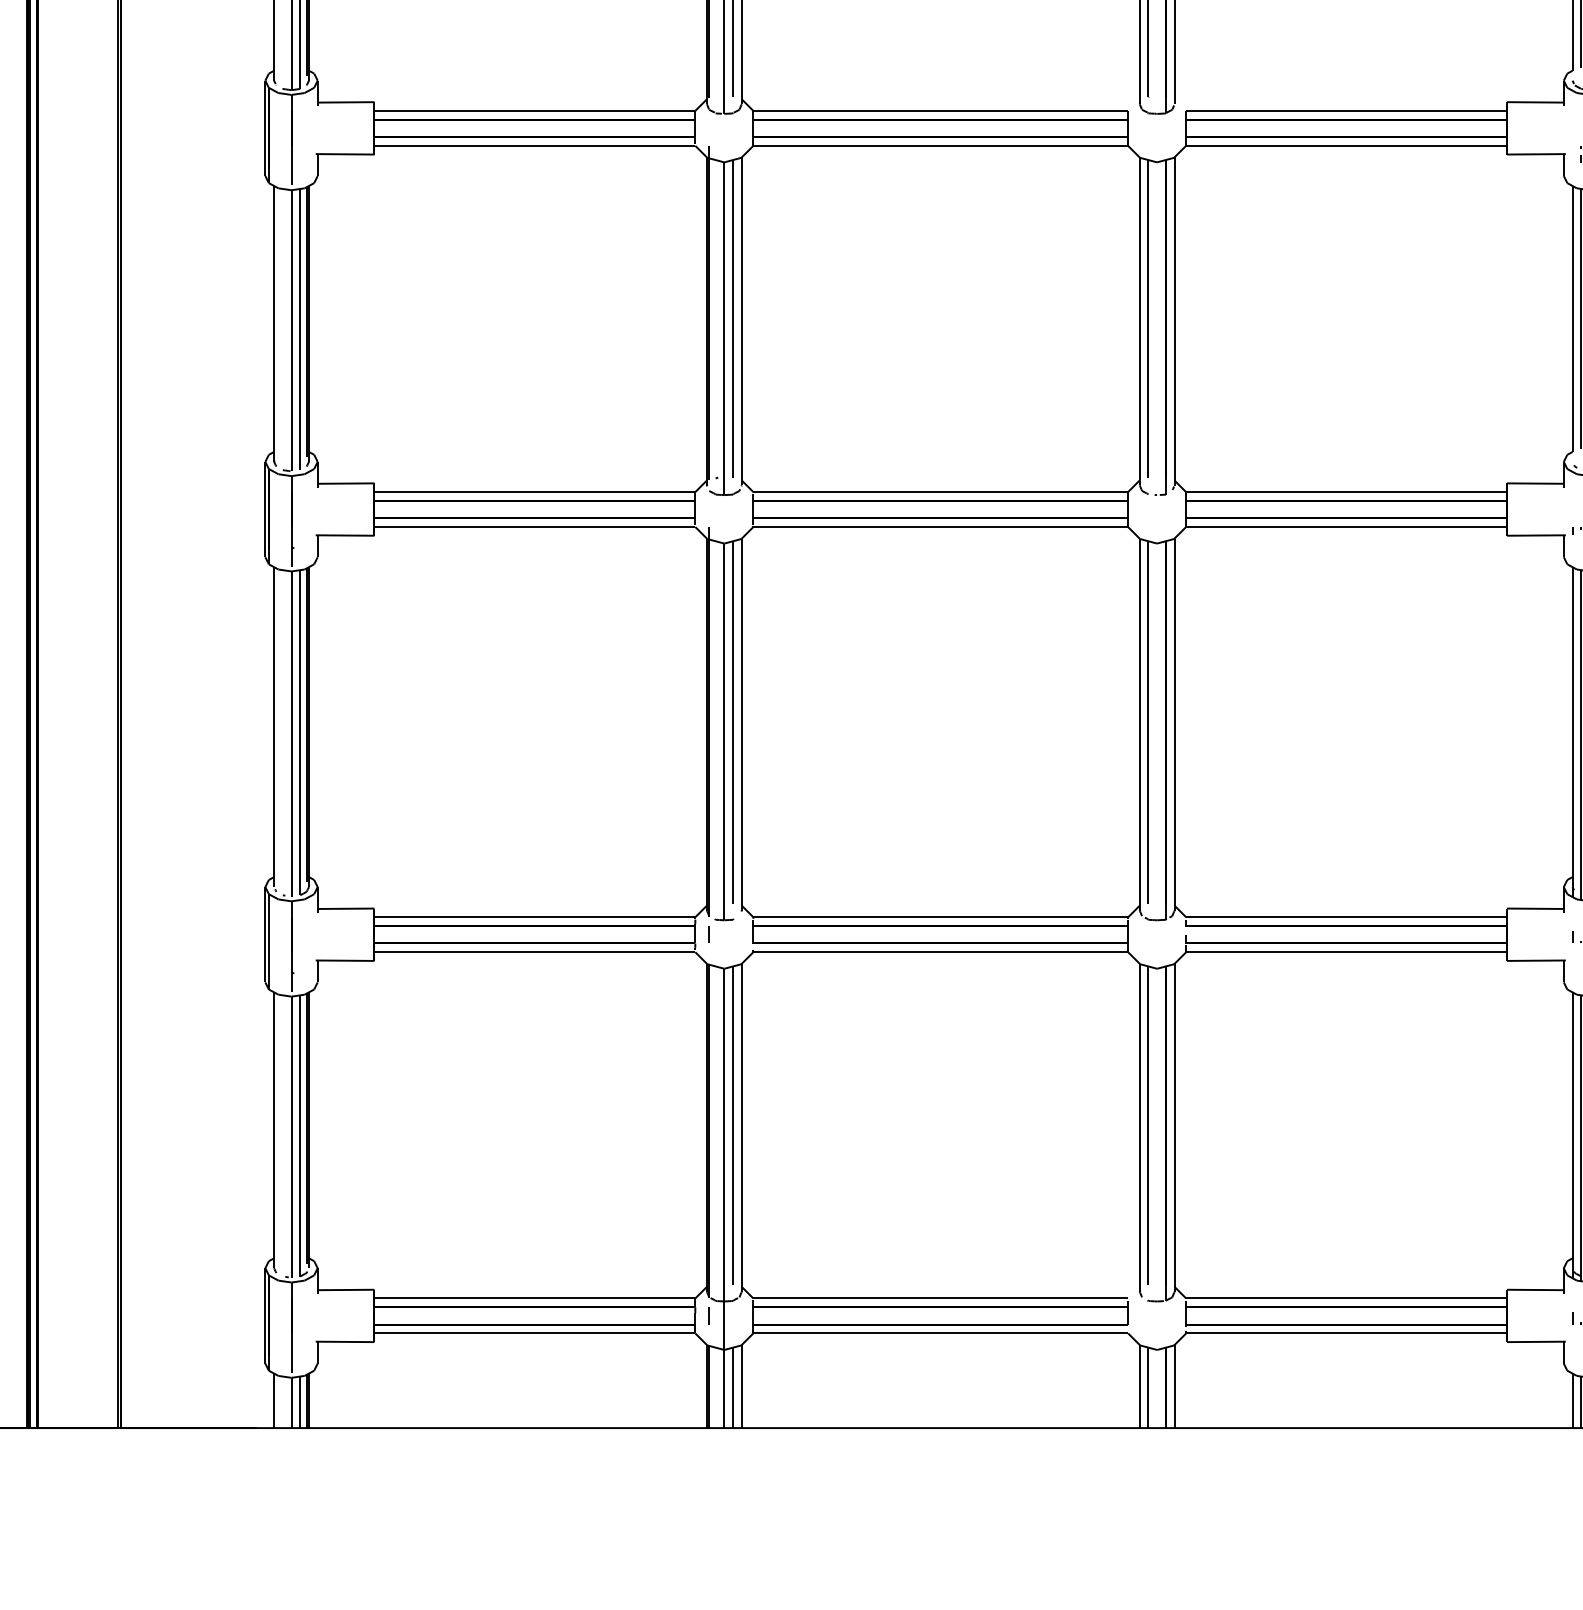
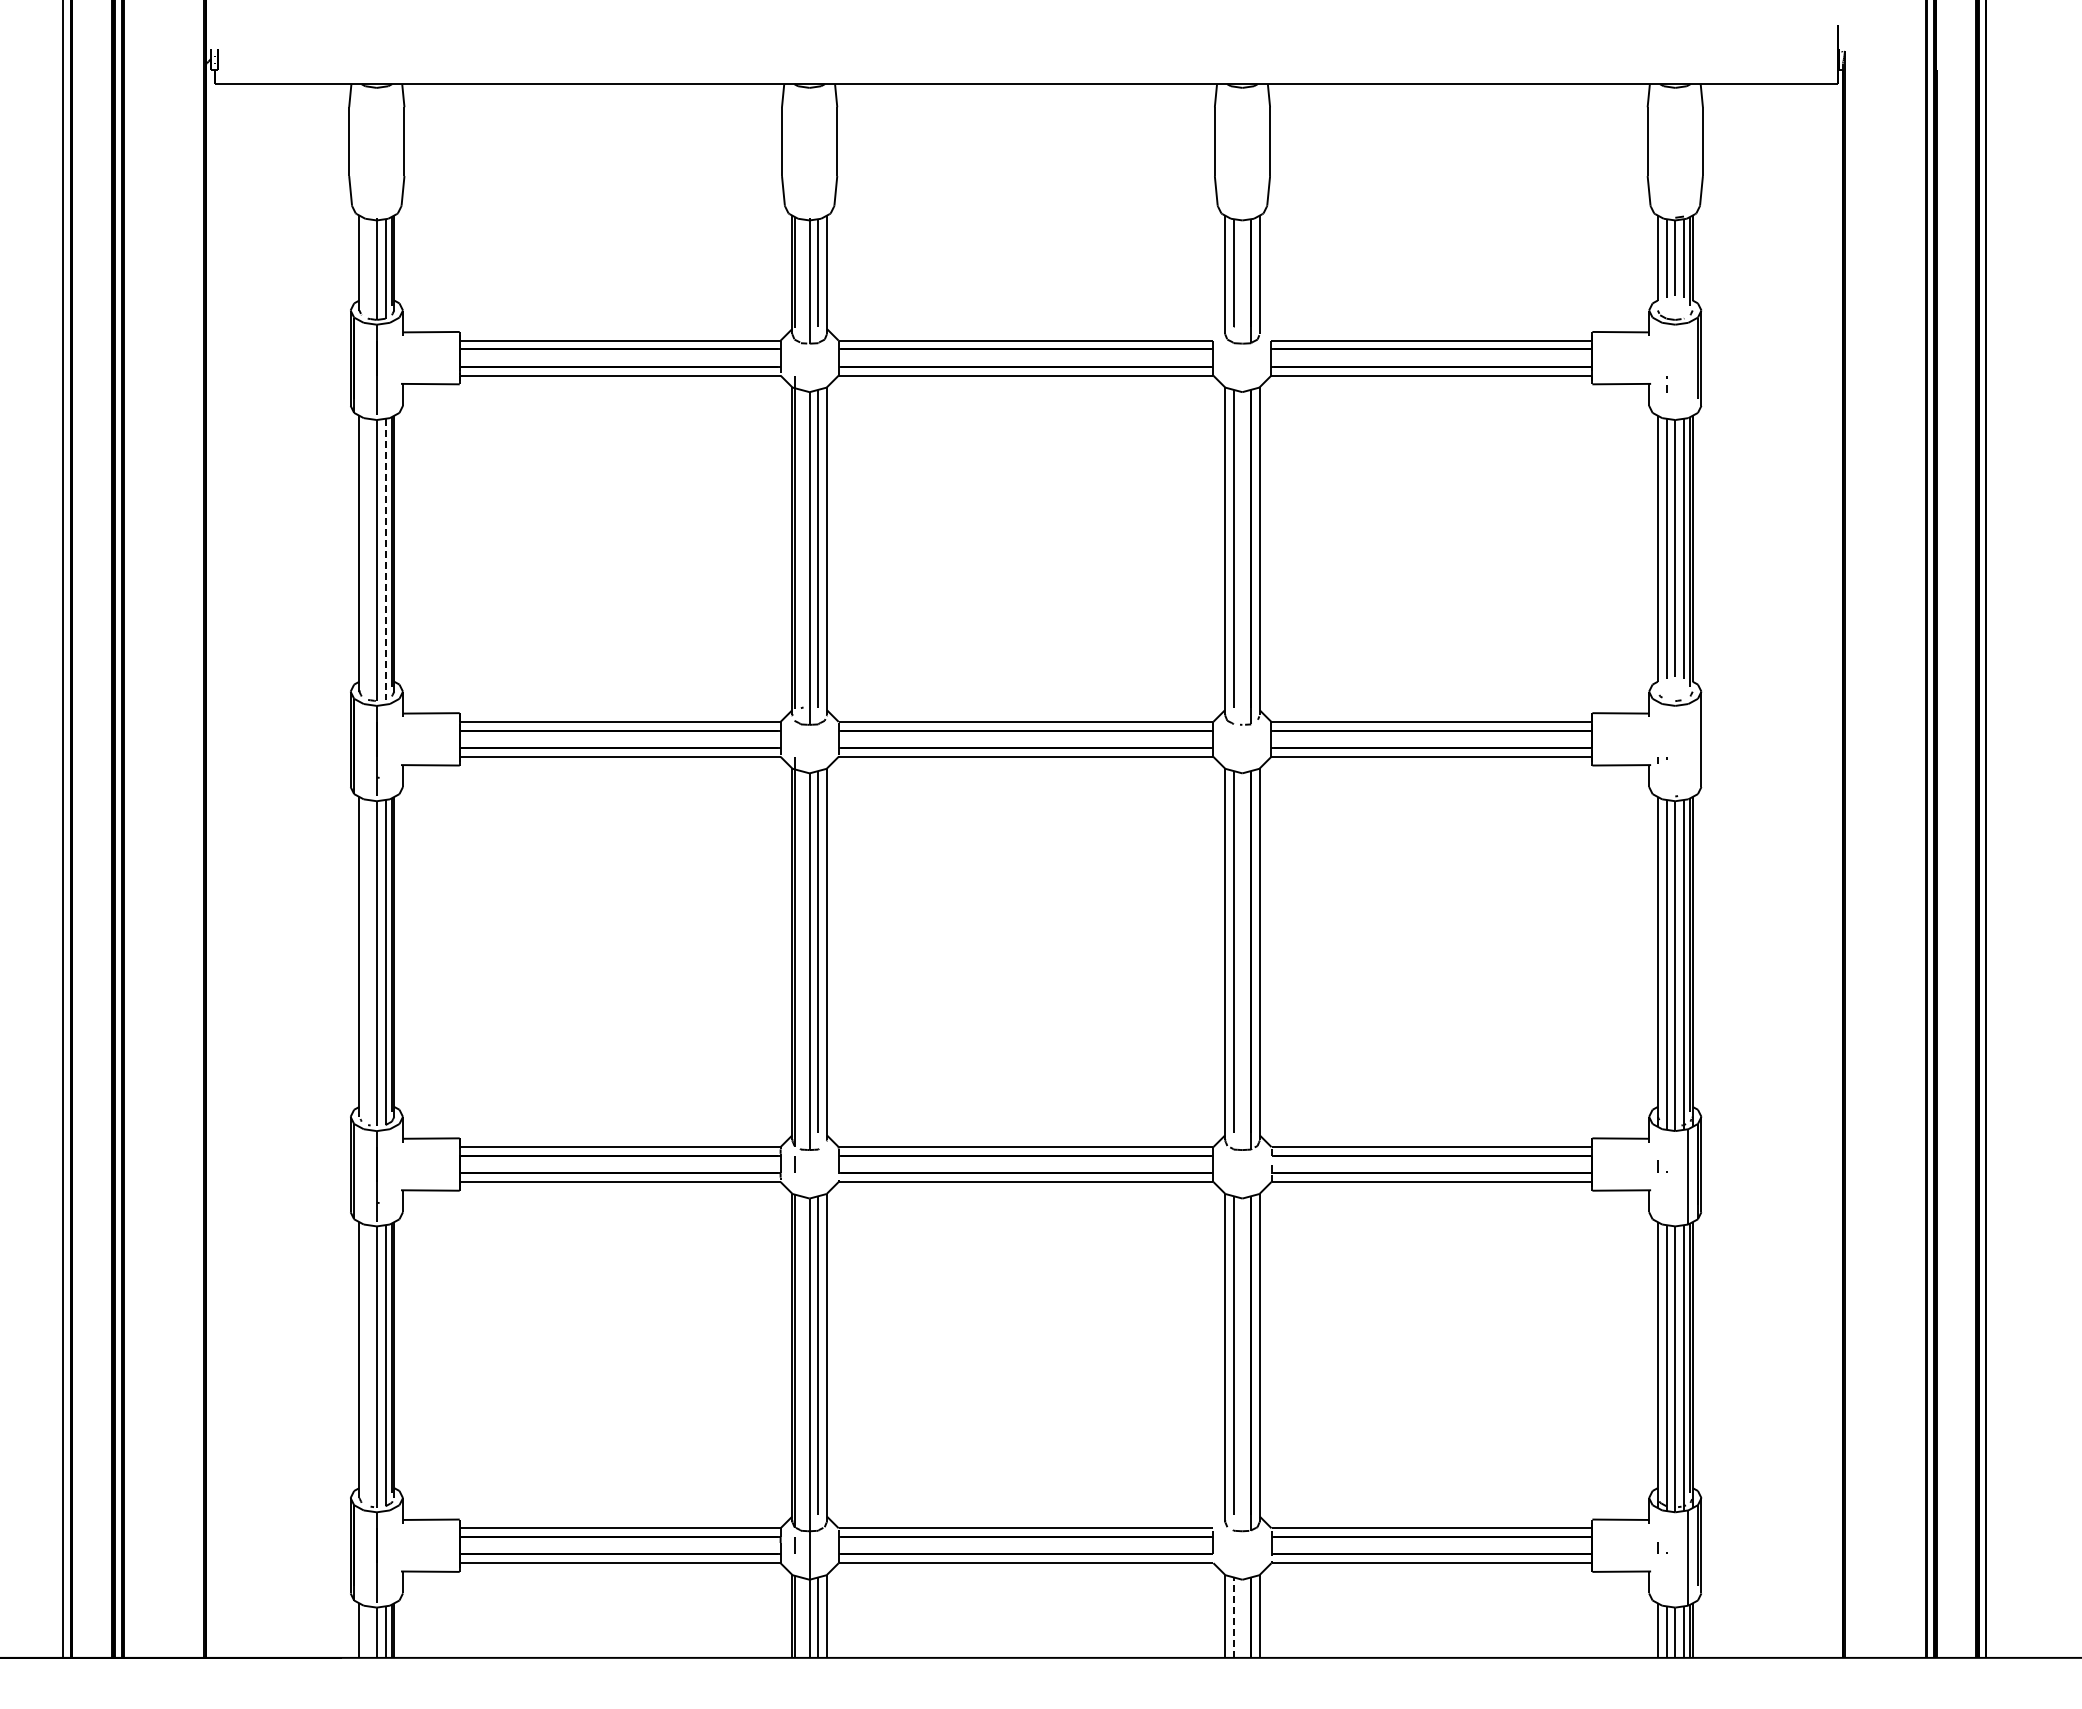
line: (300, 329) -> (385, 559), solid -> dashed
line: (1148, 1387) -> (1233, 1617), solid -> dashed

